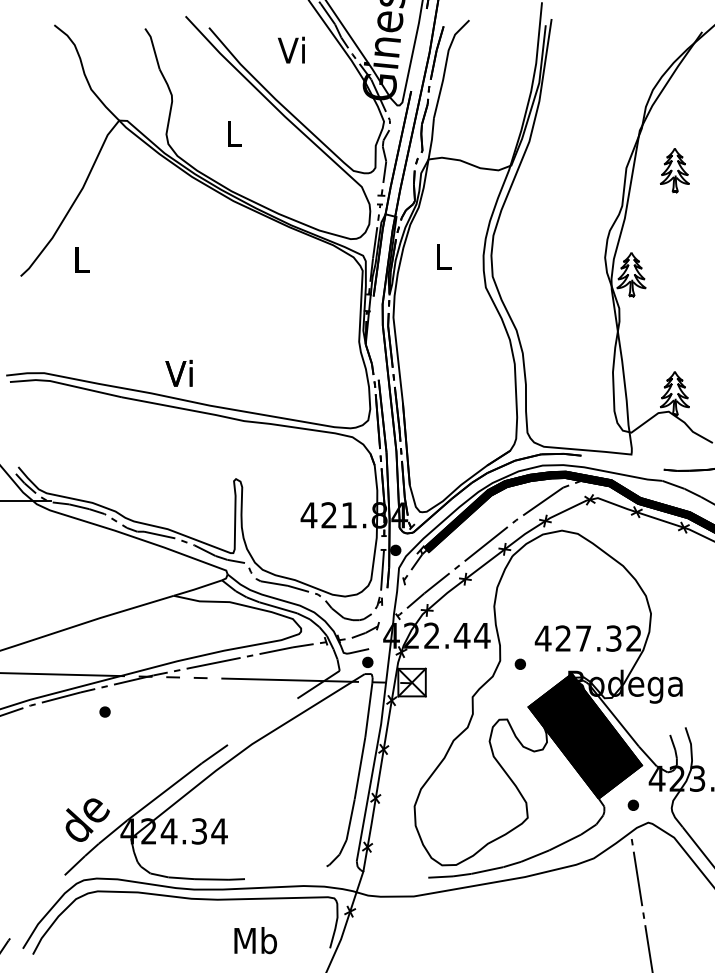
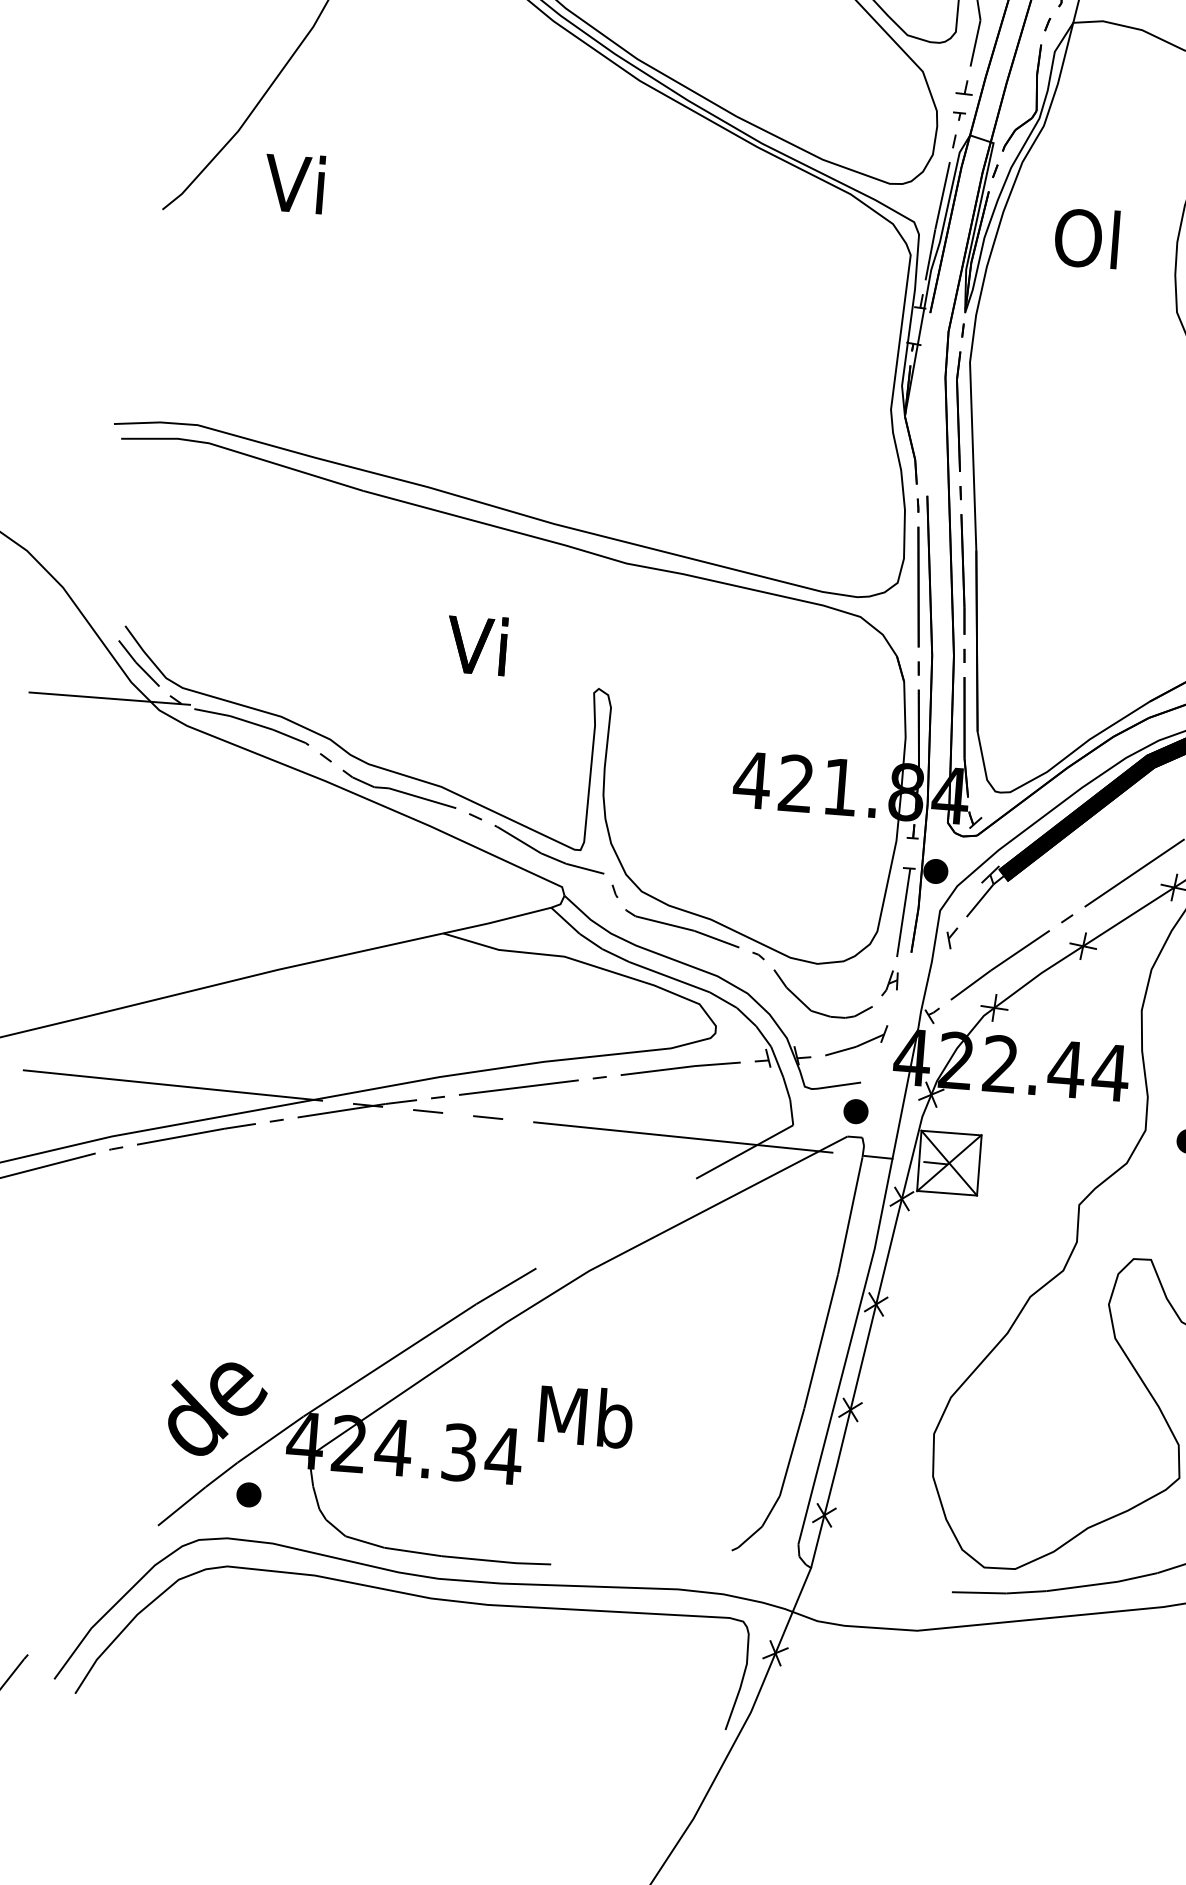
text: (441, 256) -> (1085, 236), L -> Ol
text: (79, 259) -> (293, 182), L -> Vi
text: (178, 372) -> (475, 642), moved
part: (104, 711) -> (247, 1493), moved
text: (255, 940) -> (585, 1416), moved

